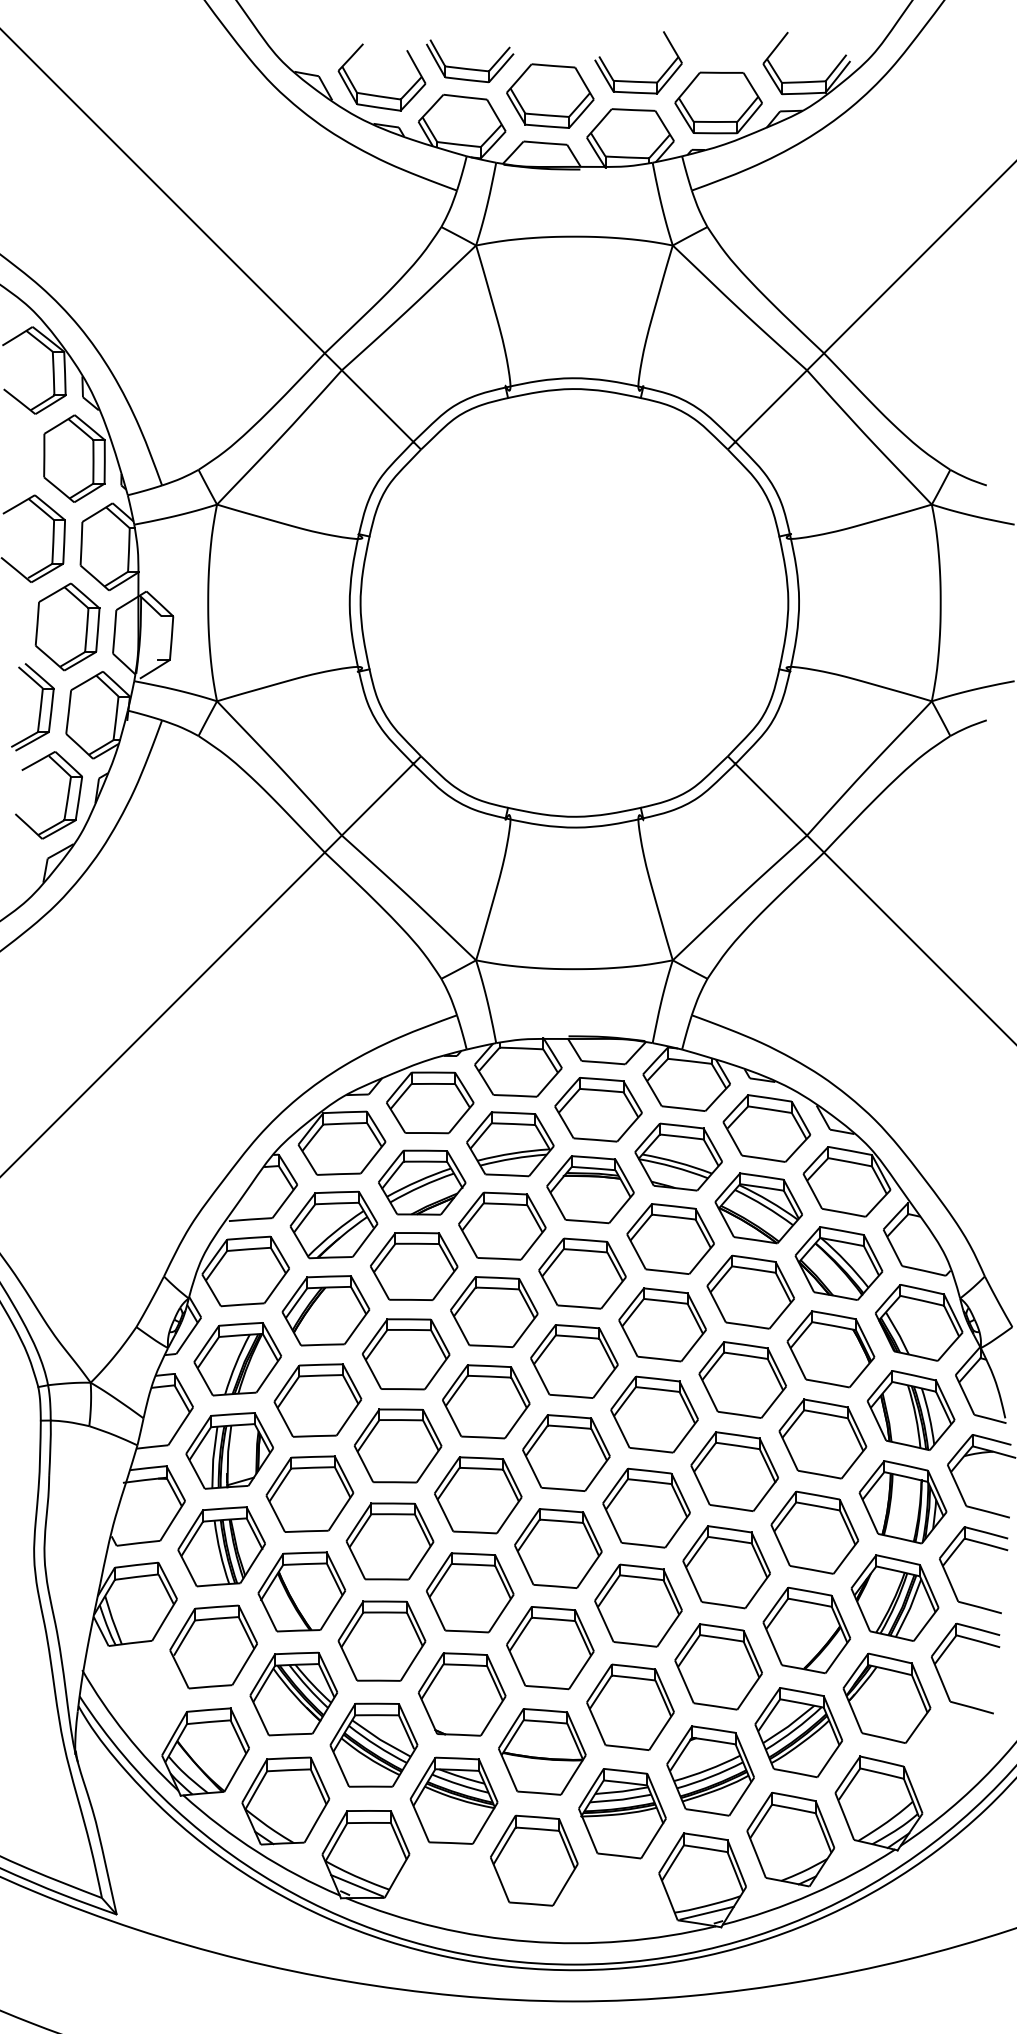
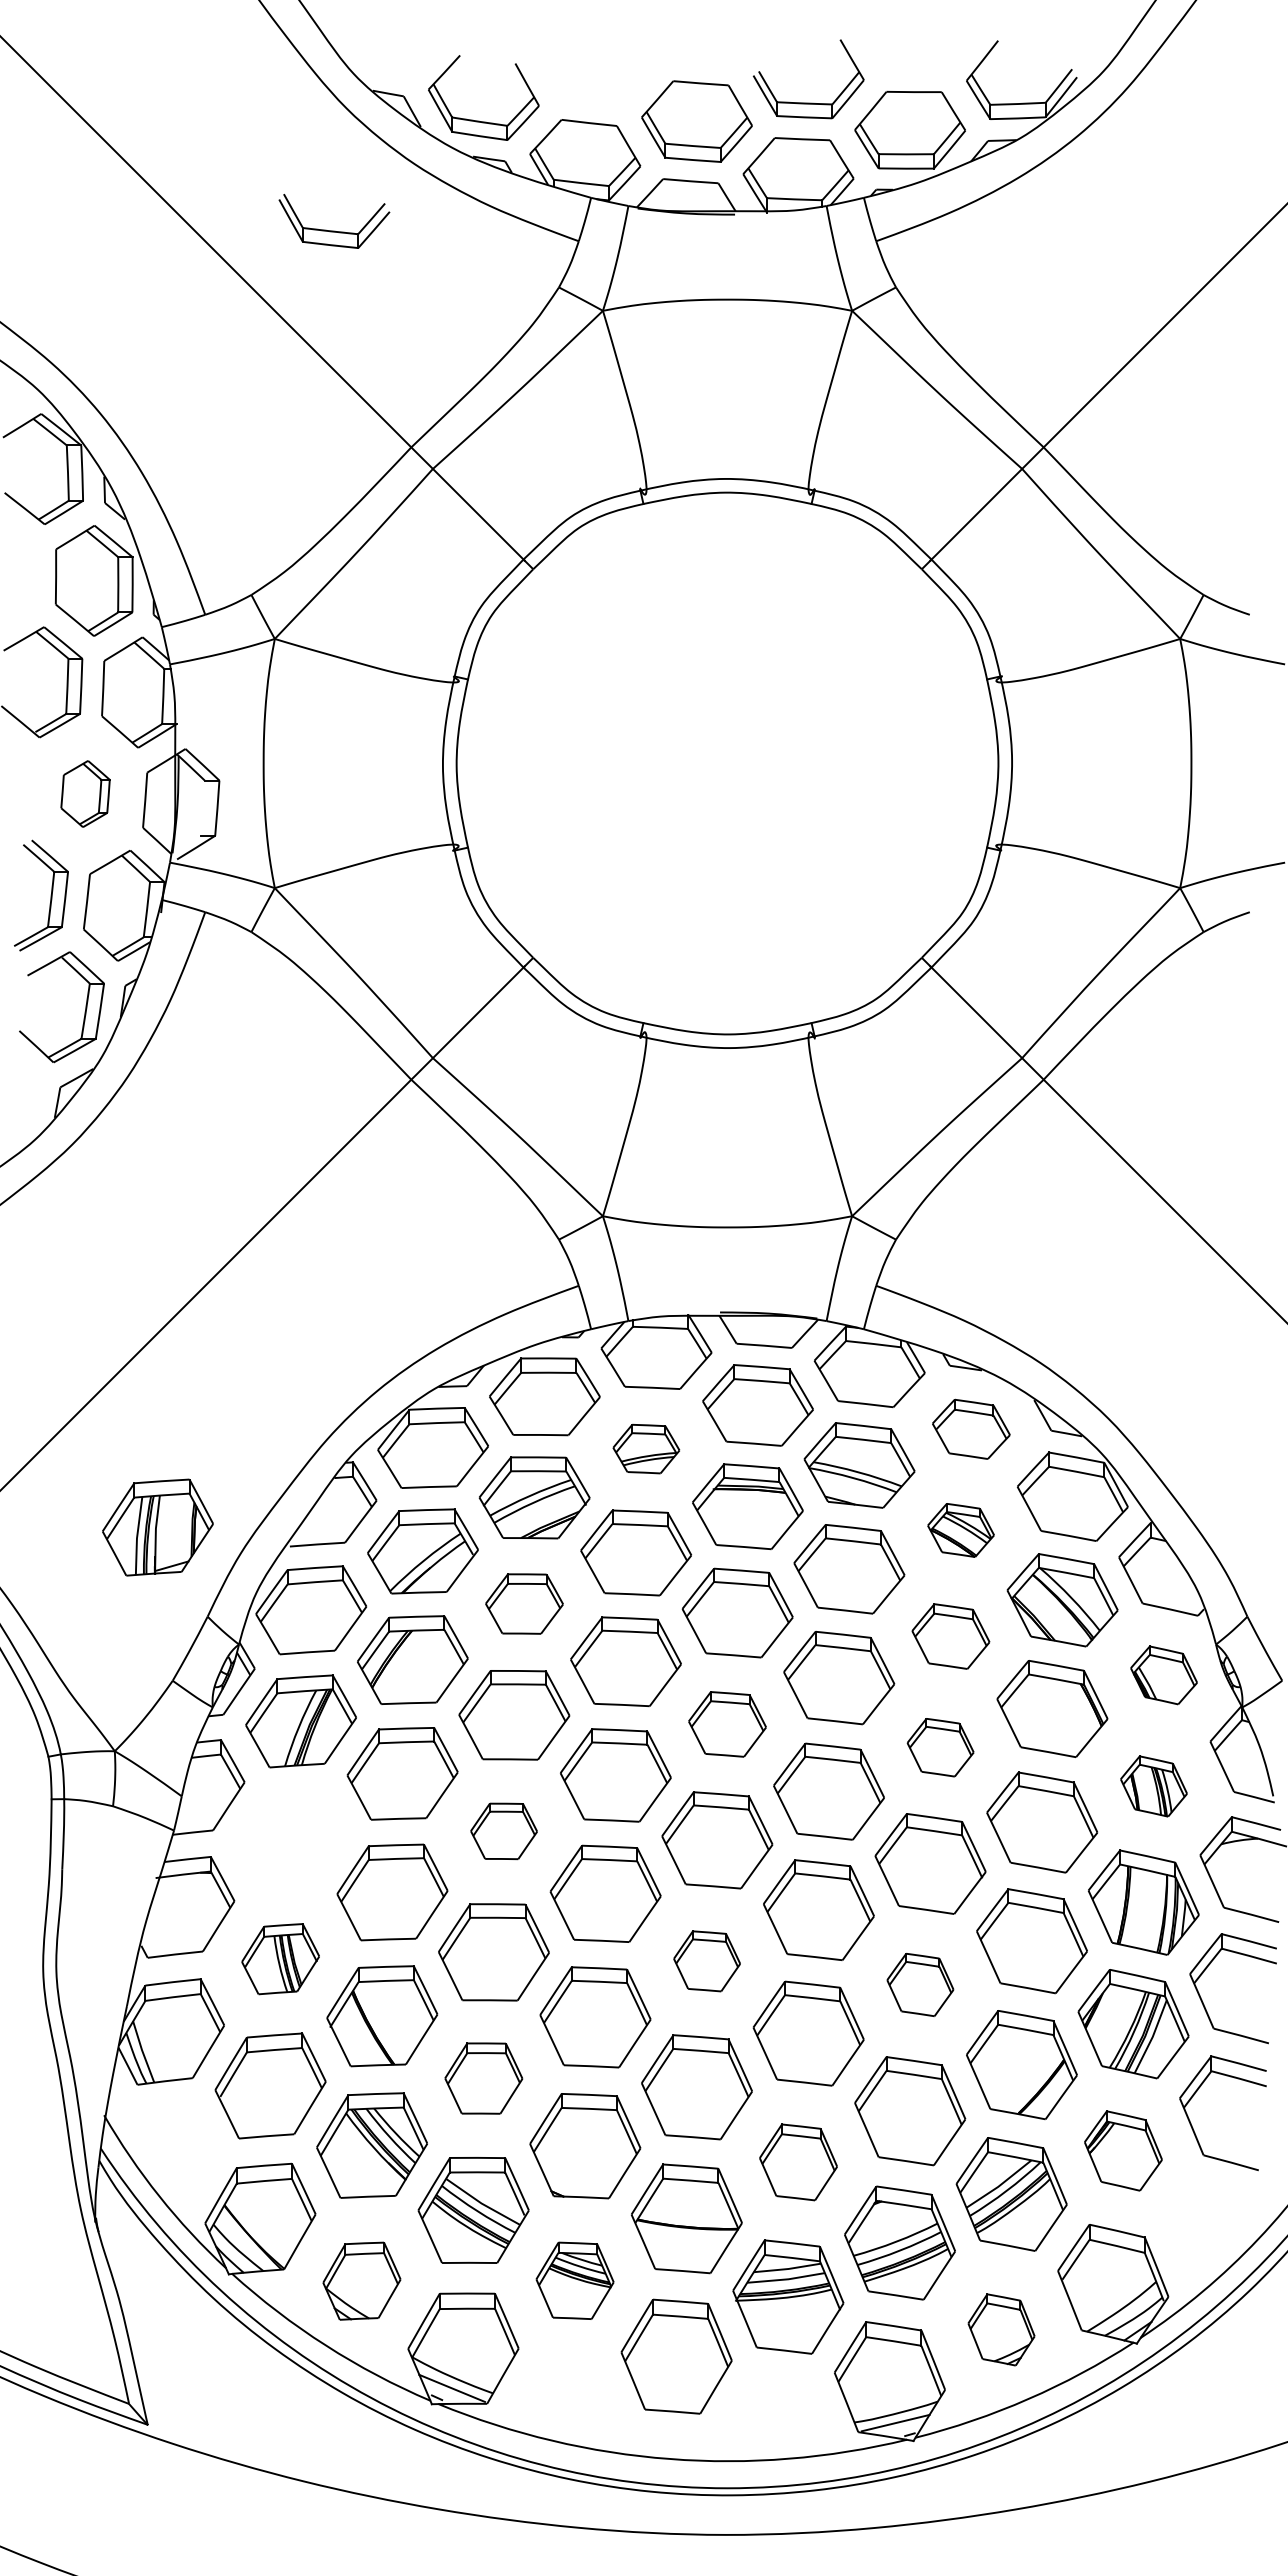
part: (470, 68) -> (334, 230), moved
part: (67, 626) -> (85, 793), size x0.6
part: (767, 1128) -> (971, 1429), size x0.7
part: (510, 1143) -> (646, 1448), size x0.6
part: (758, 1208) -> (960, 1530), size x0.6
part: (414, 1266) -> (524, 1603), size x0.7
part: (750, 1292) -> (950, 1636), size x0.7
part: (918, 1322) -> (1163, 1675), size x0.6
part: (574, 1361) -> (727, 1724), size x0.7
part: (742, 1379) -> (940, 1747), size x0.6
part: (910, 1410) -> (1153, 1786), size x0.6
part: (397, 1446) -> (503, 1831), size x0.6
part: (229, 1450) -> (157, 1527), moved
part: (221, 1547) -> (280, 1959), size x0.7
part: (557, 1548) -> (706, 1961), size x0.6
part: (726, 1566) -> (920, 1984), size x0.6
part: (381, 1641) -> (483, 2078), size x0.7
part: (887, 1697) -> (1123, 2150), size x0.7
part: (630, 1707) -> (798, 2162), size x0.7
part: (453, 1800) -> (574, 2280), size x0.7
part: (285, 1801) -> (361, 2281), size x0.7
part: (790, 1839) -> (1001, 2329), size x0.6

